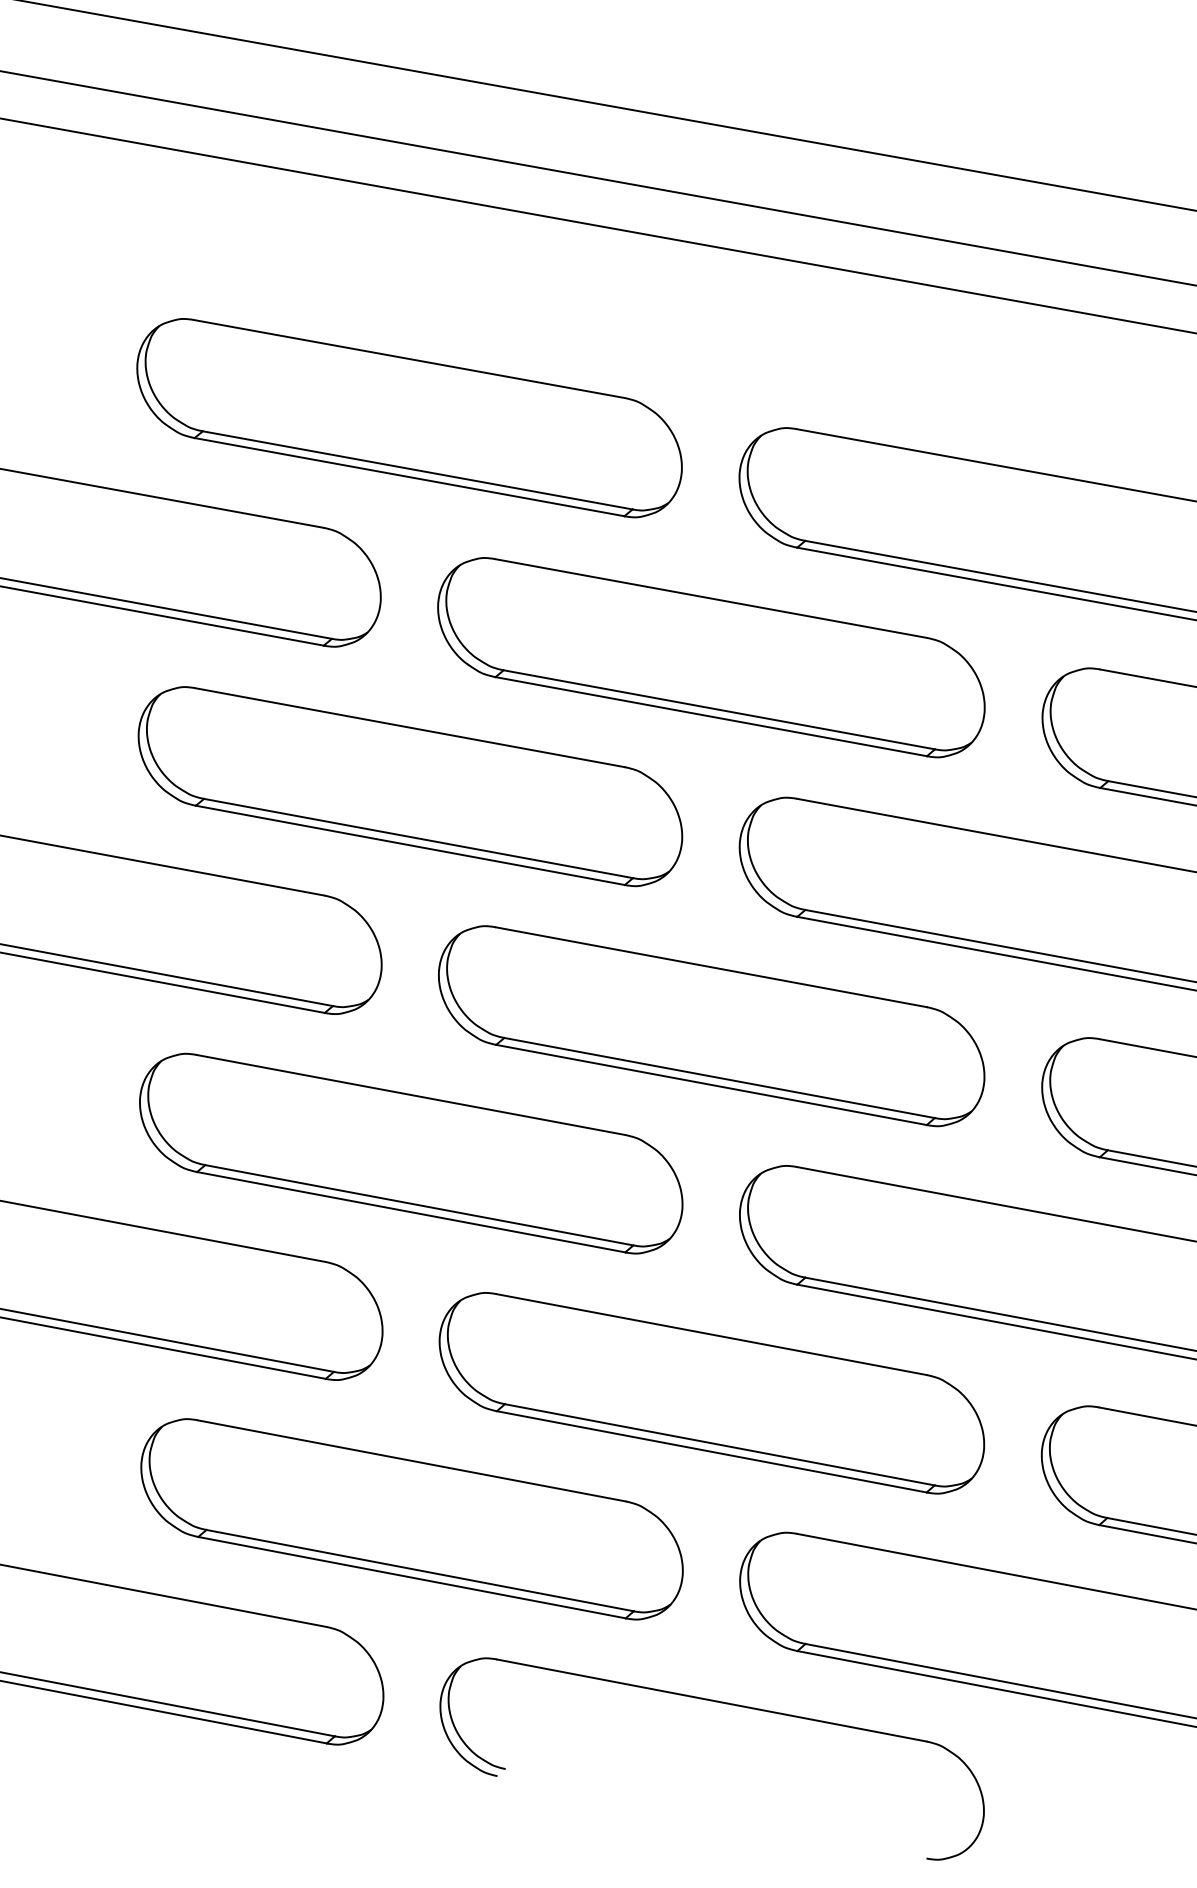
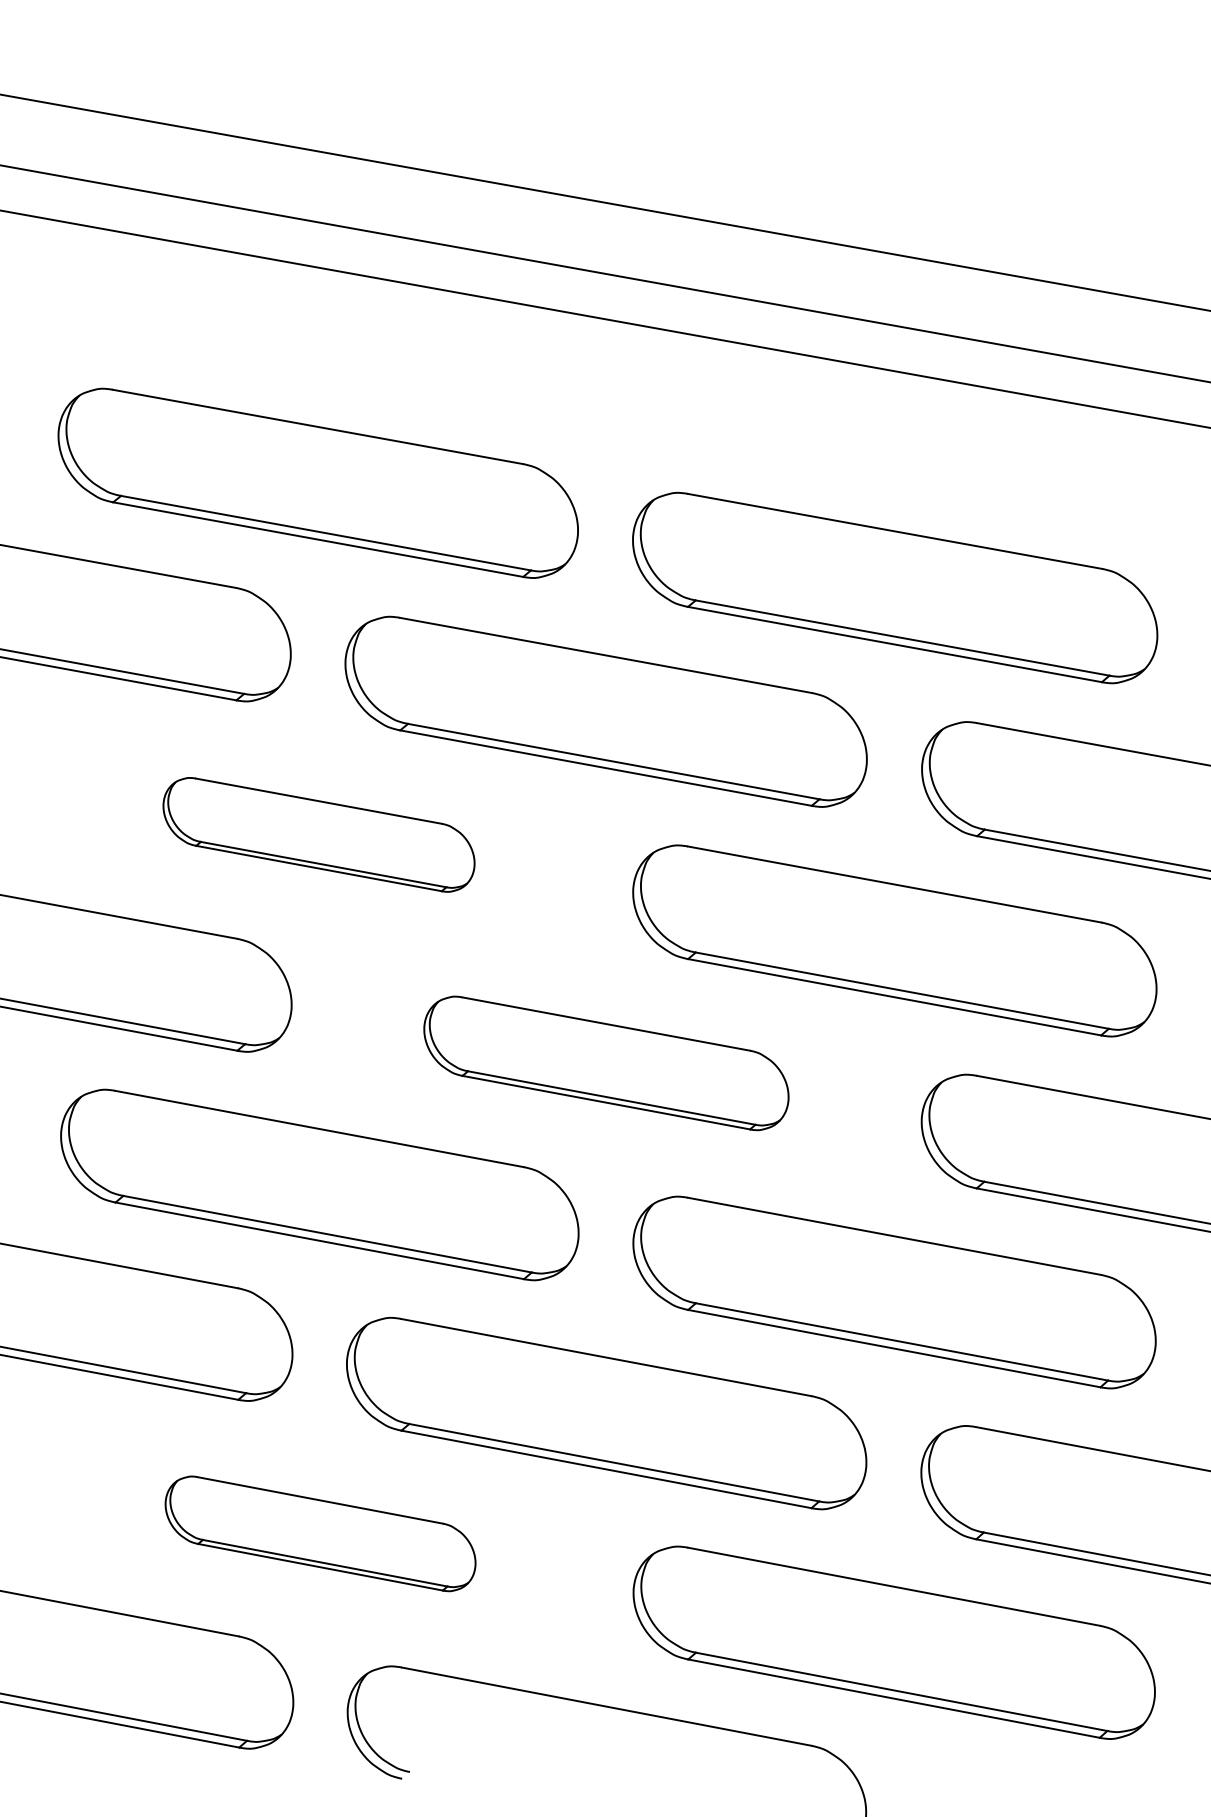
part: (409, 786) -> (318, 834), size x0.6
part: (711, 1026) -> (606, 1063), size x0.7
part: (411, 1519) -> (320, 1533), size x0.6

